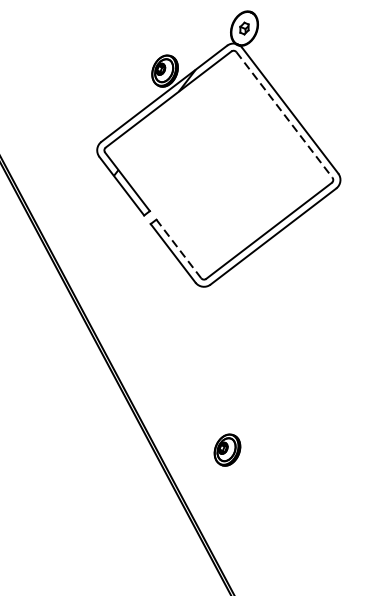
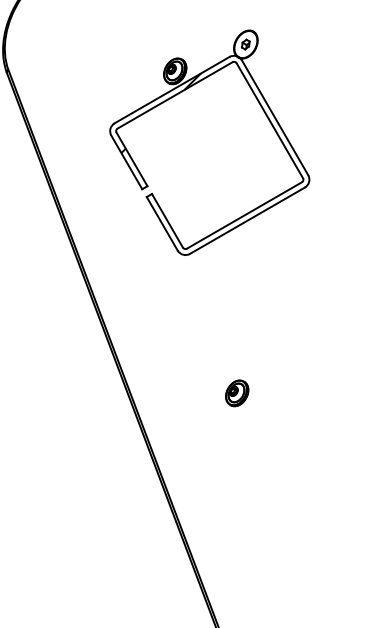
line: (285, 115) -> (270, 121), dashed -> solid
line: (178, 248) -> (167, 220), dashed -> solid
part: (227, 450) -> (237, 393), moved

